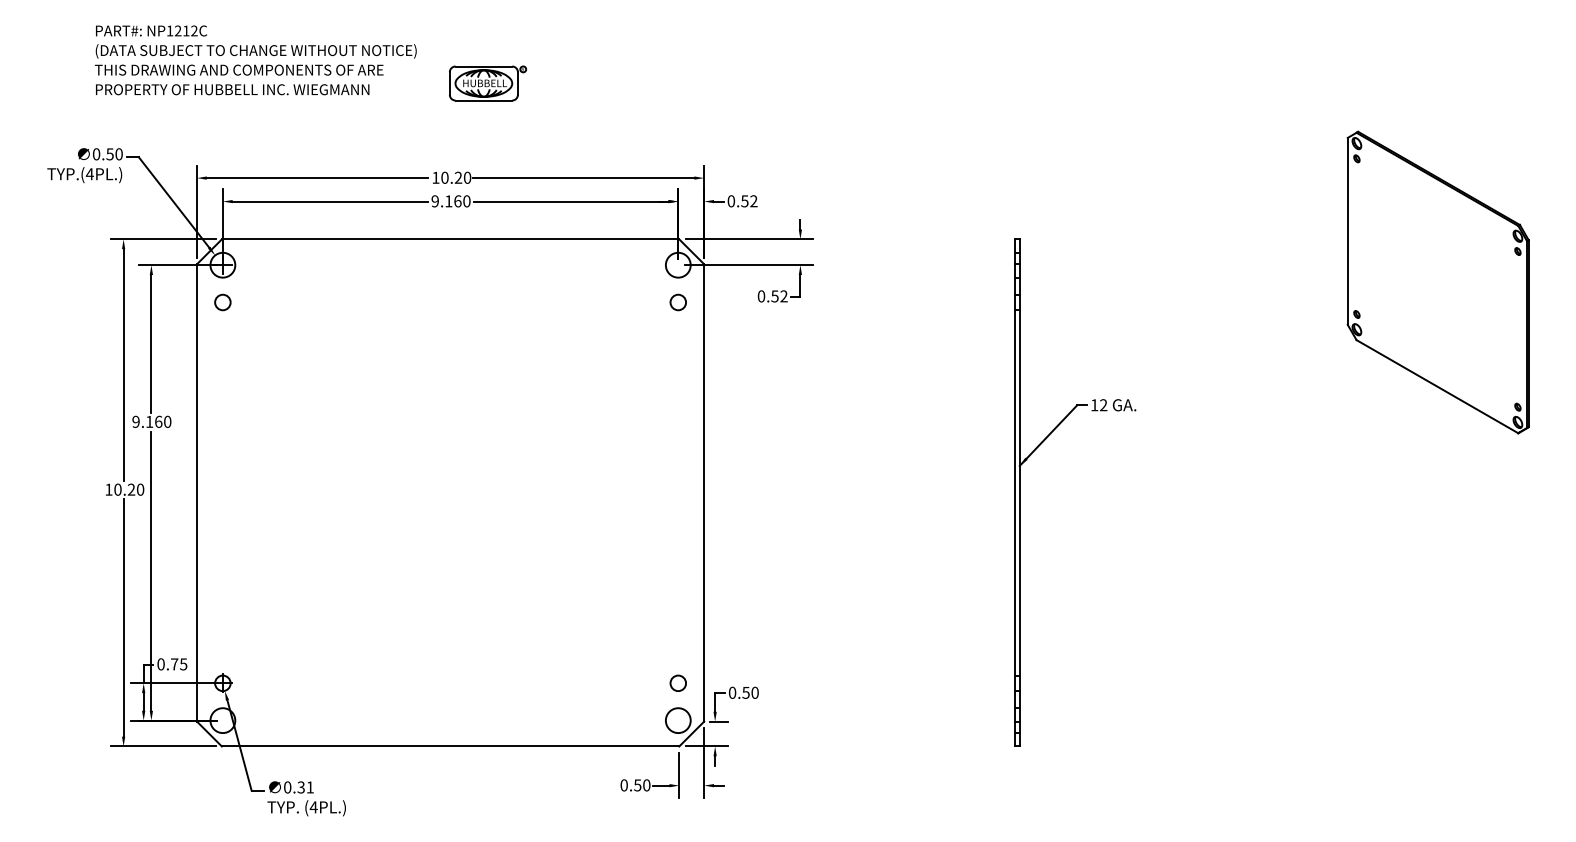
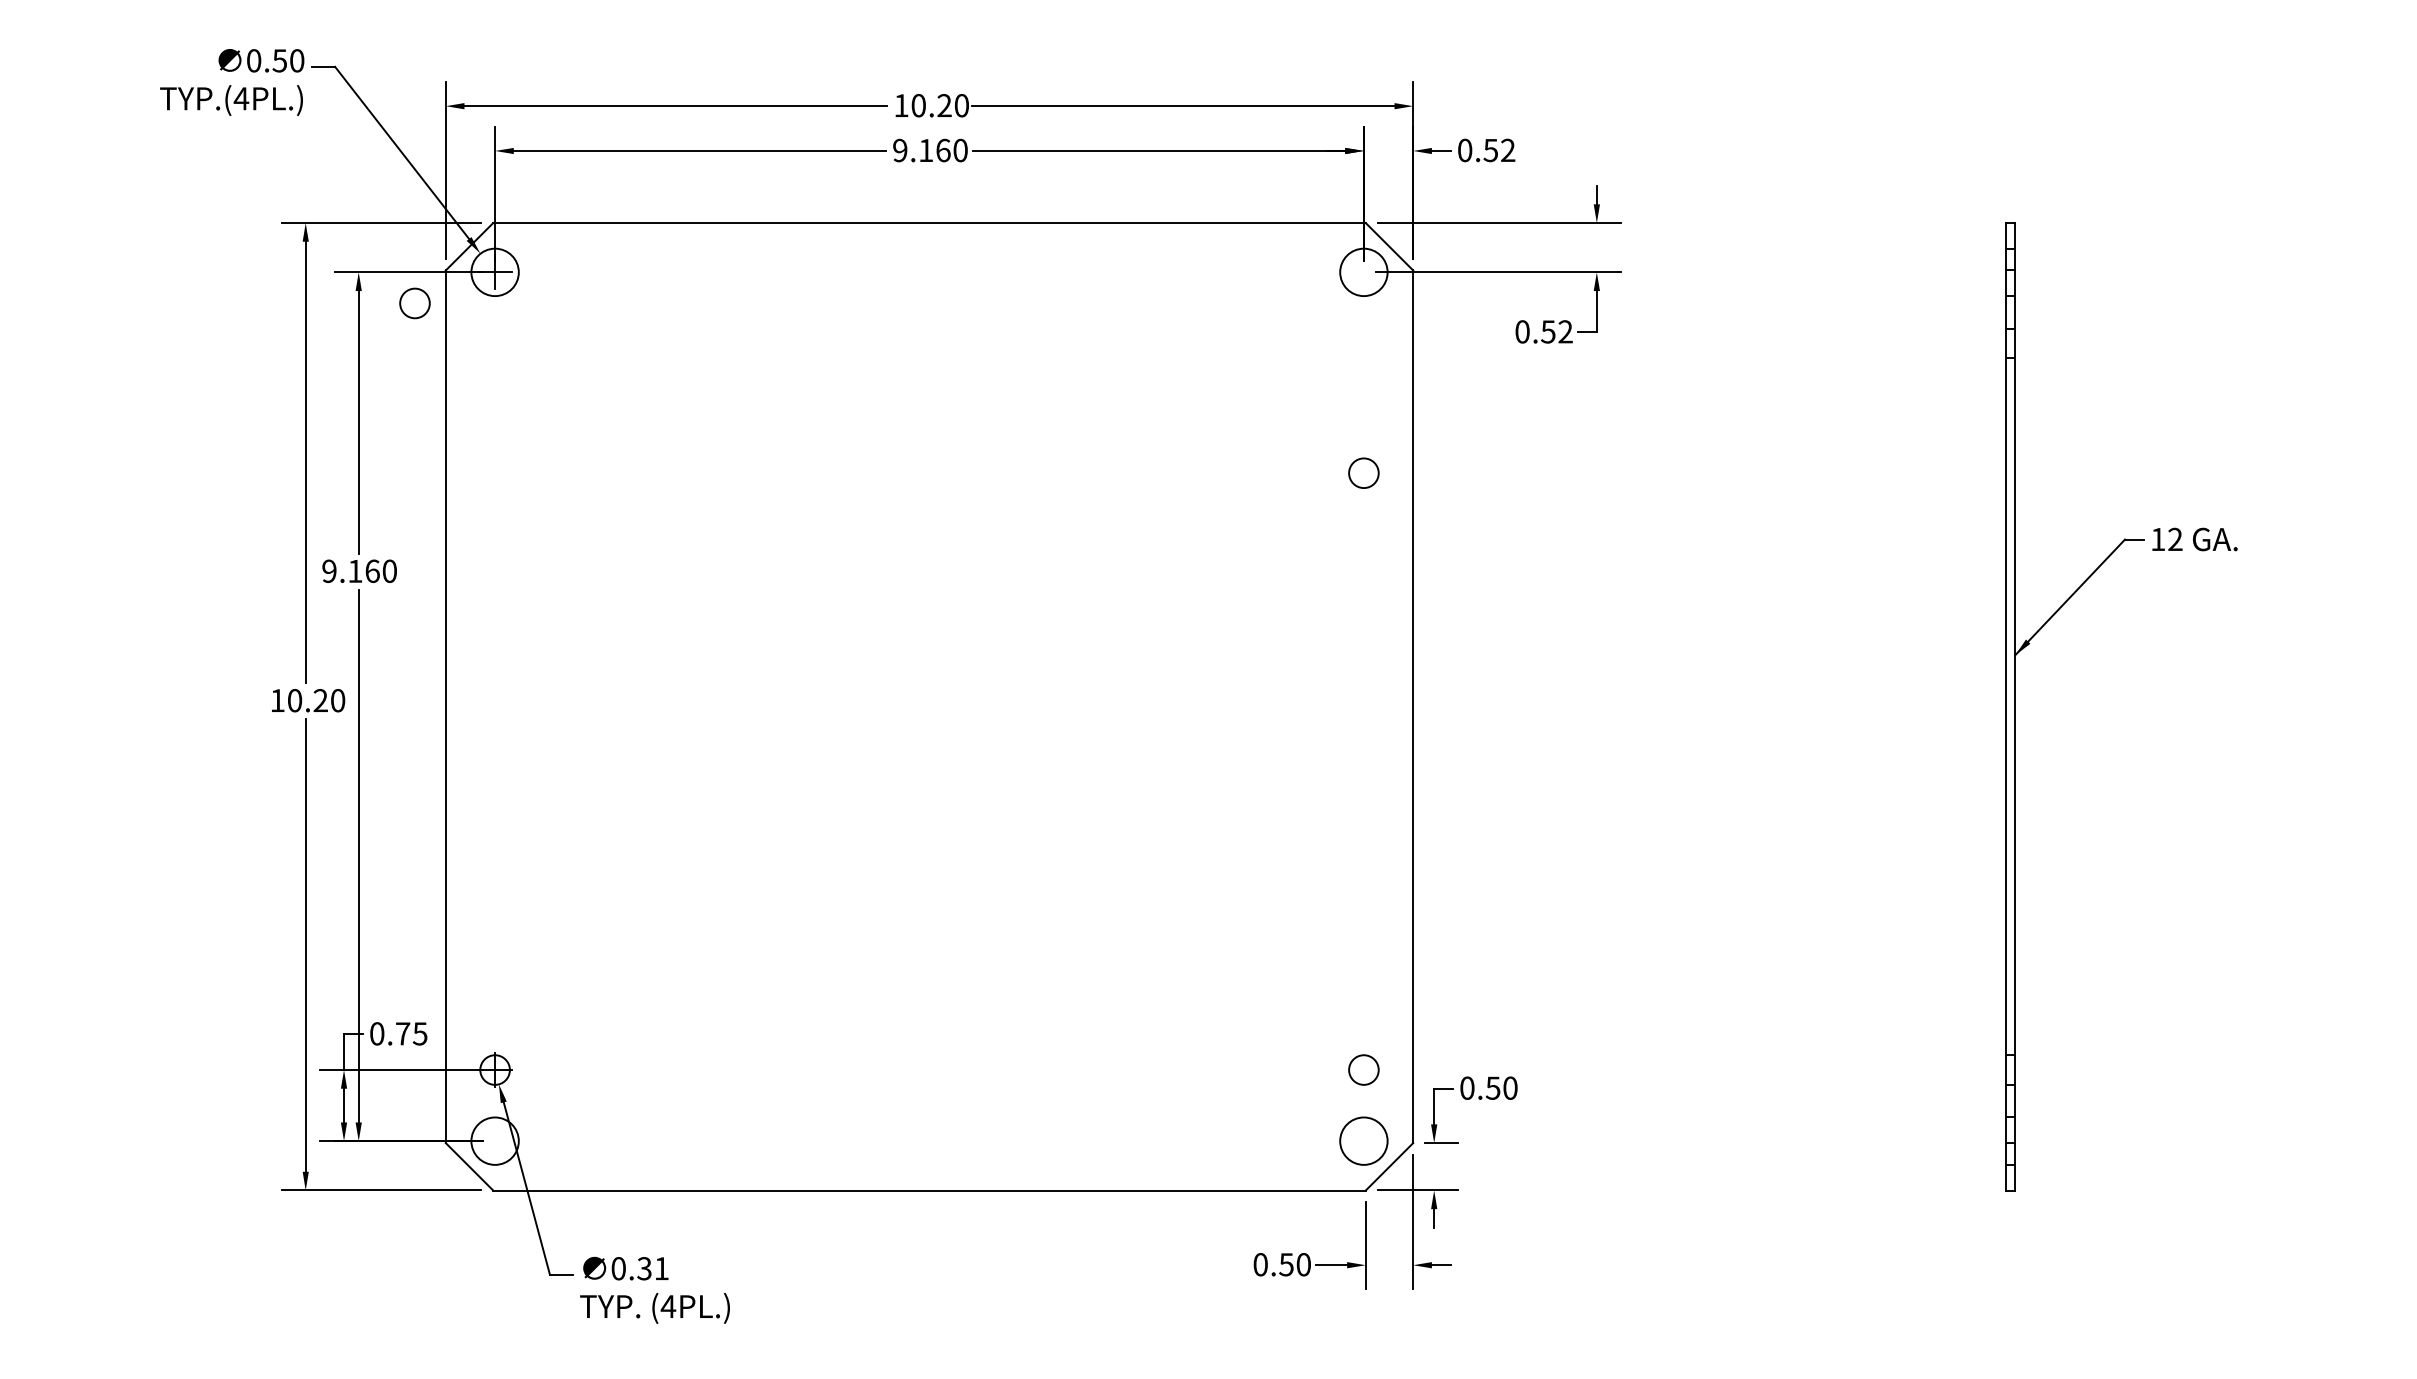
circle: (222, 302) -> (414, 303), moved
circle: (677, 302) -> (1362, 473), moved

